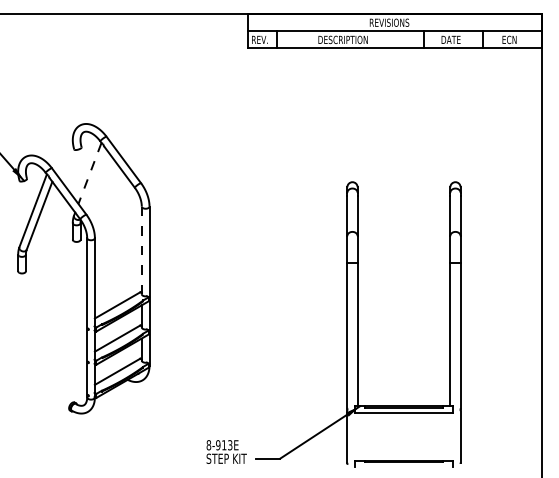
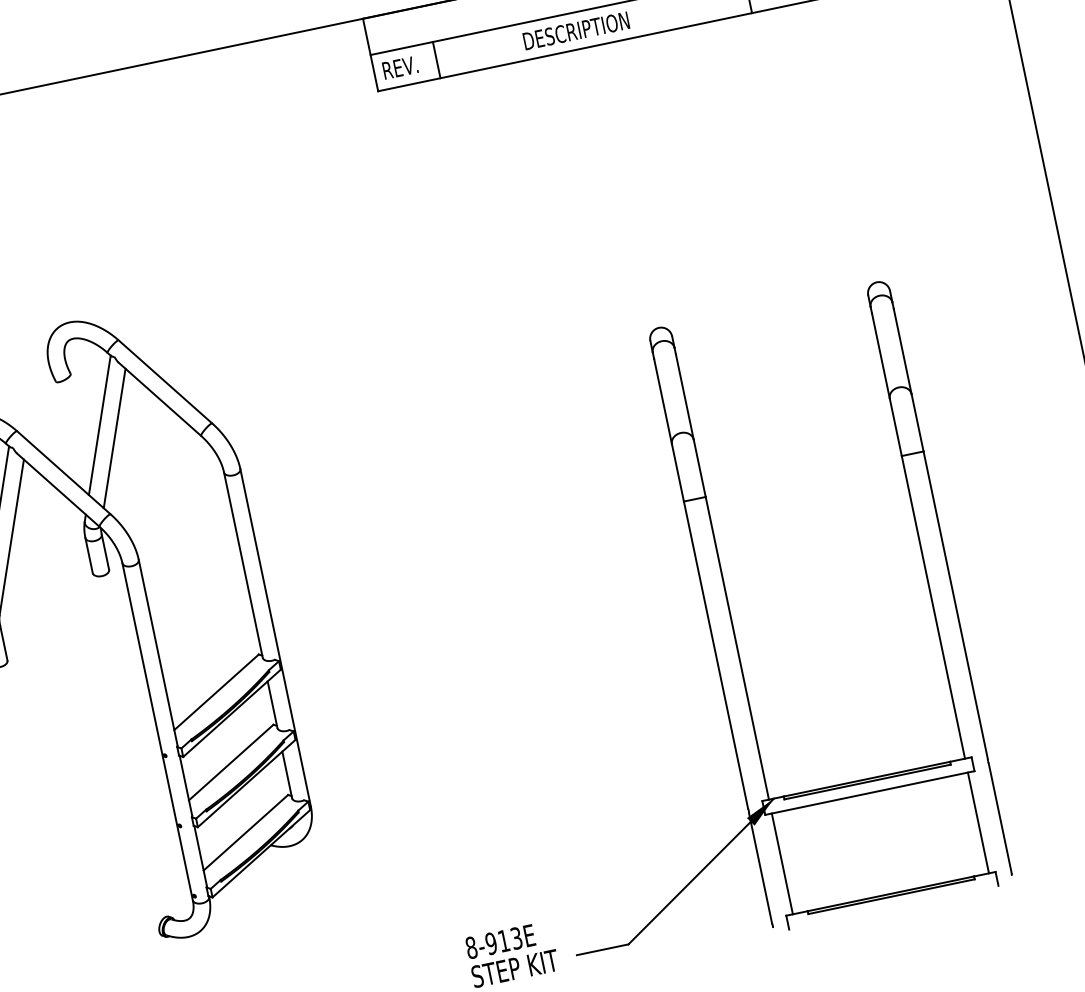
line: (89, 173) -> (98, 425), dashed -> solid
line: (94, 180) -> (112, 438), added
line: (141, 250) -> (242, 565), dashed -> solid
line: (357, 436) -> (781, 863), added
line: (450, 436) -> (978, 822), added

